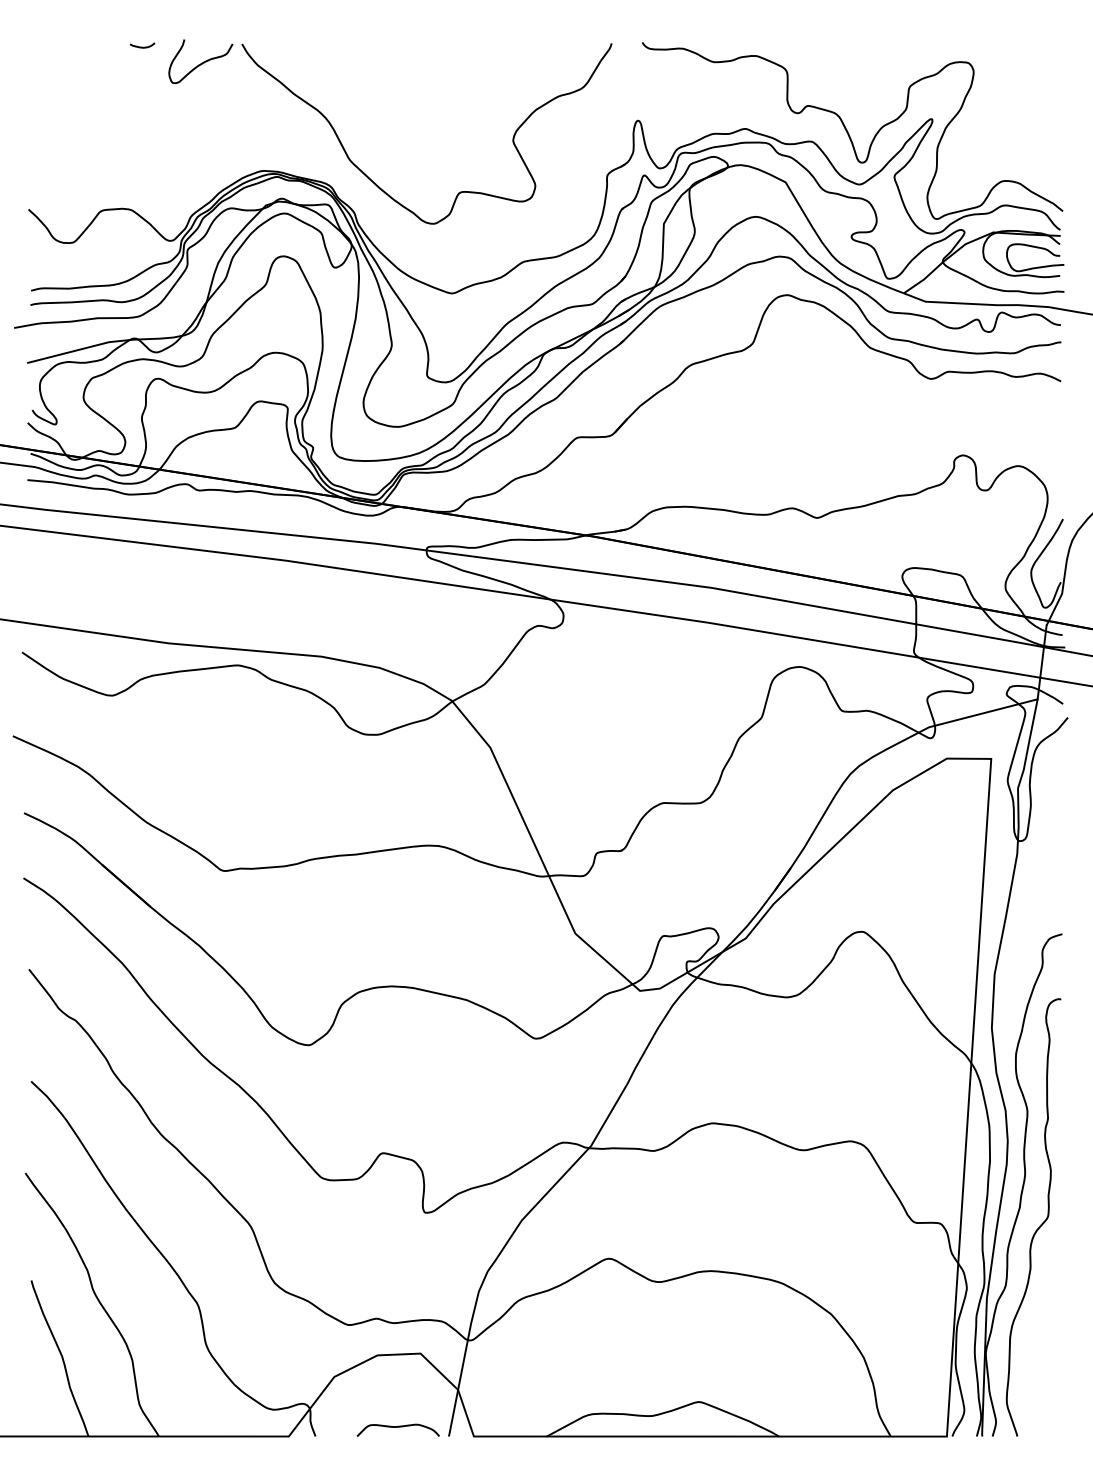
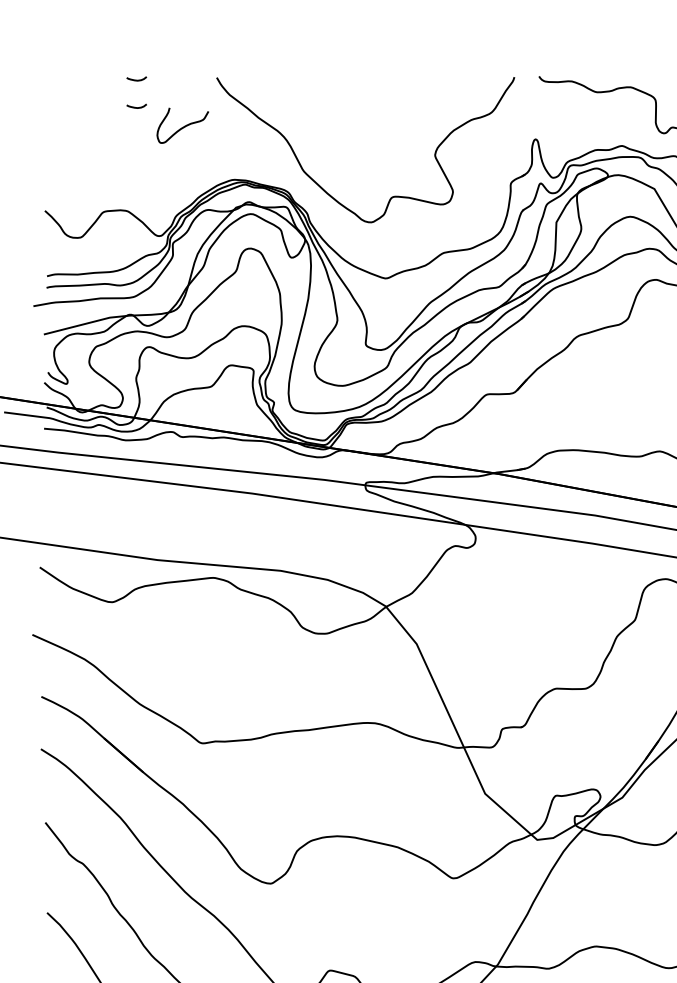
curve: (201, 62) -> (183, 126), moved
curve: (142, 80) -> (136, 107), added

